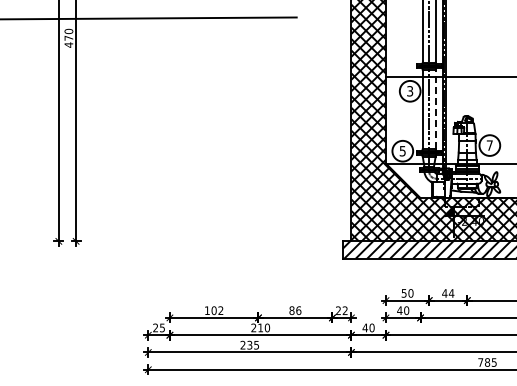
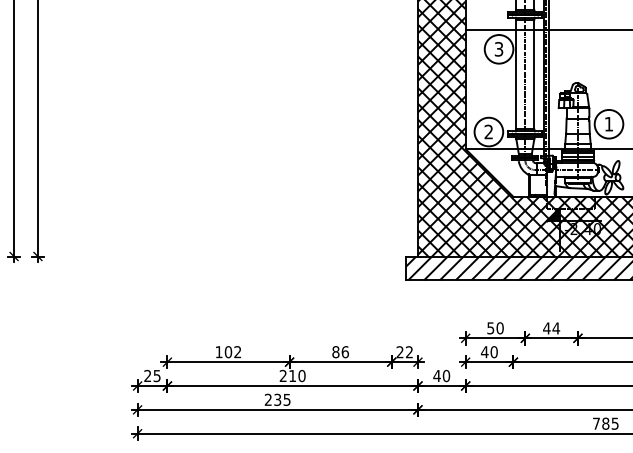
line: (435, 109) -> (534, 74), dashed -> solid
text: (489, 145) -> (608, 124), 7 -> 1
text: (402, 150) -> (488, 131), 5 -> 2

